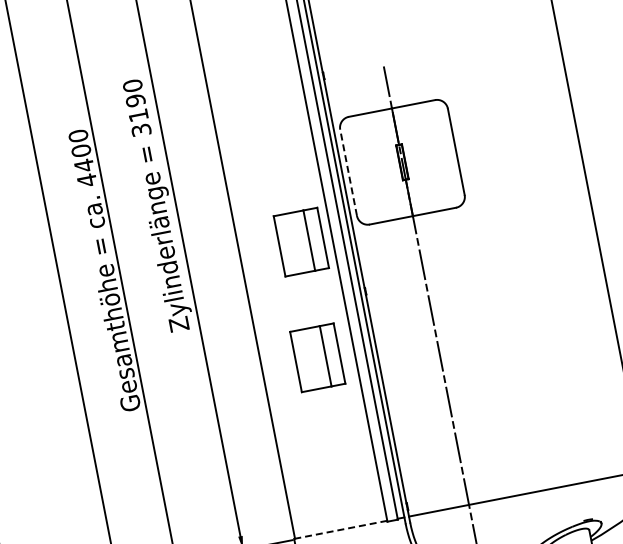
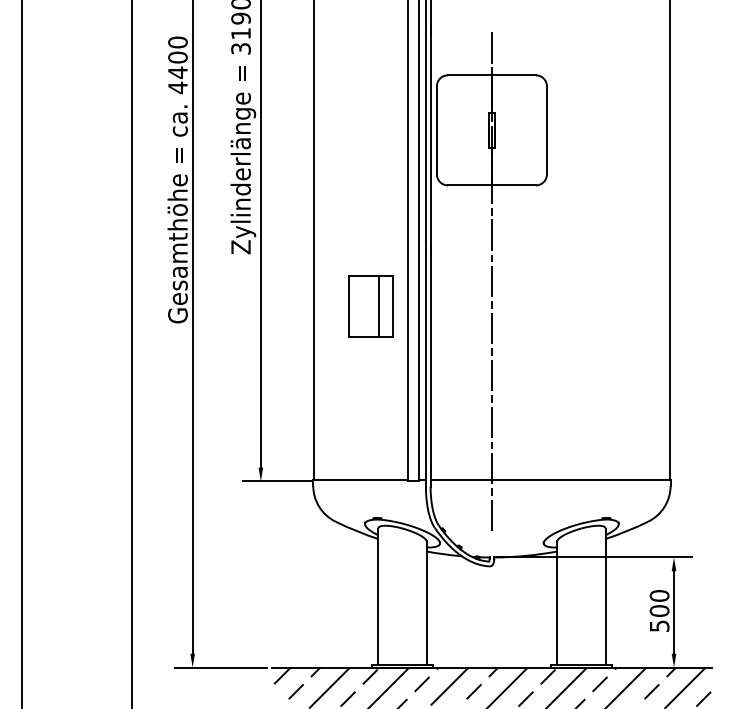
line: (348, 172) -> (436, 129), dashed -> solid
part: (300, 242) -> (376, 189), removed
line: (340, 529) -> (360, 480), dashed -> solid

